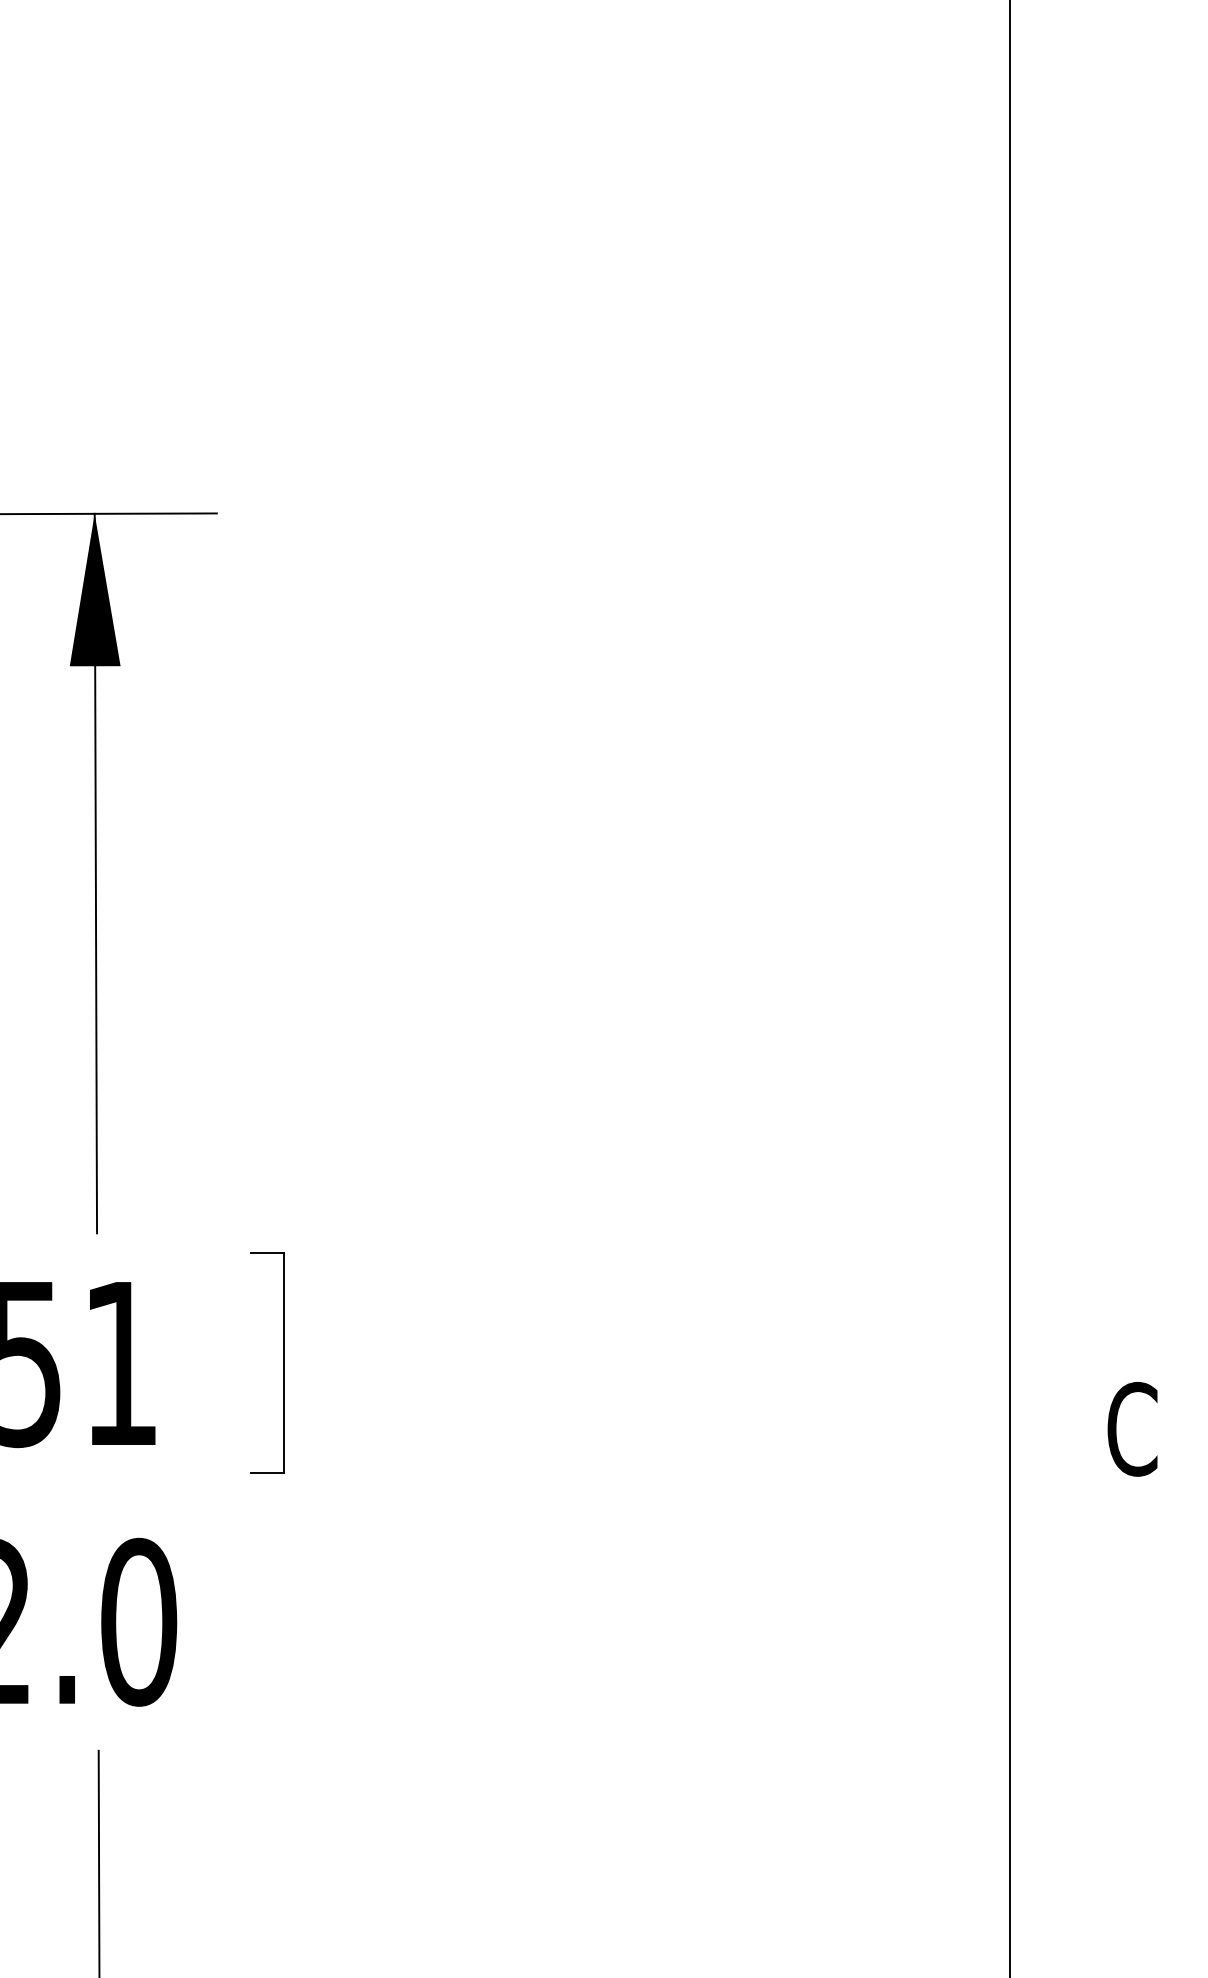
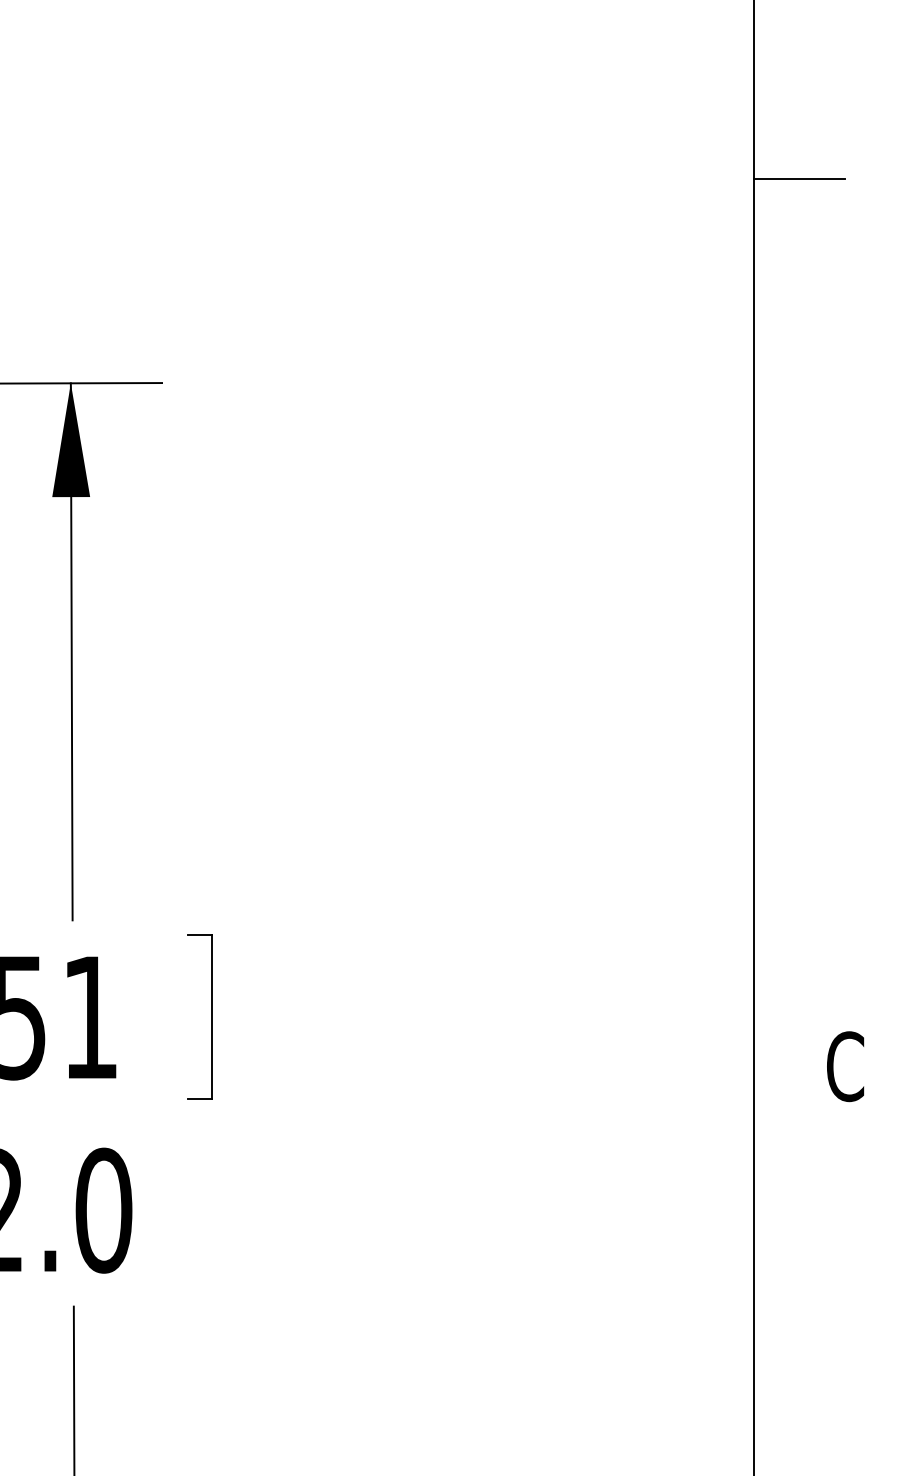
line: (1071, 239) -> (799, 178), added

